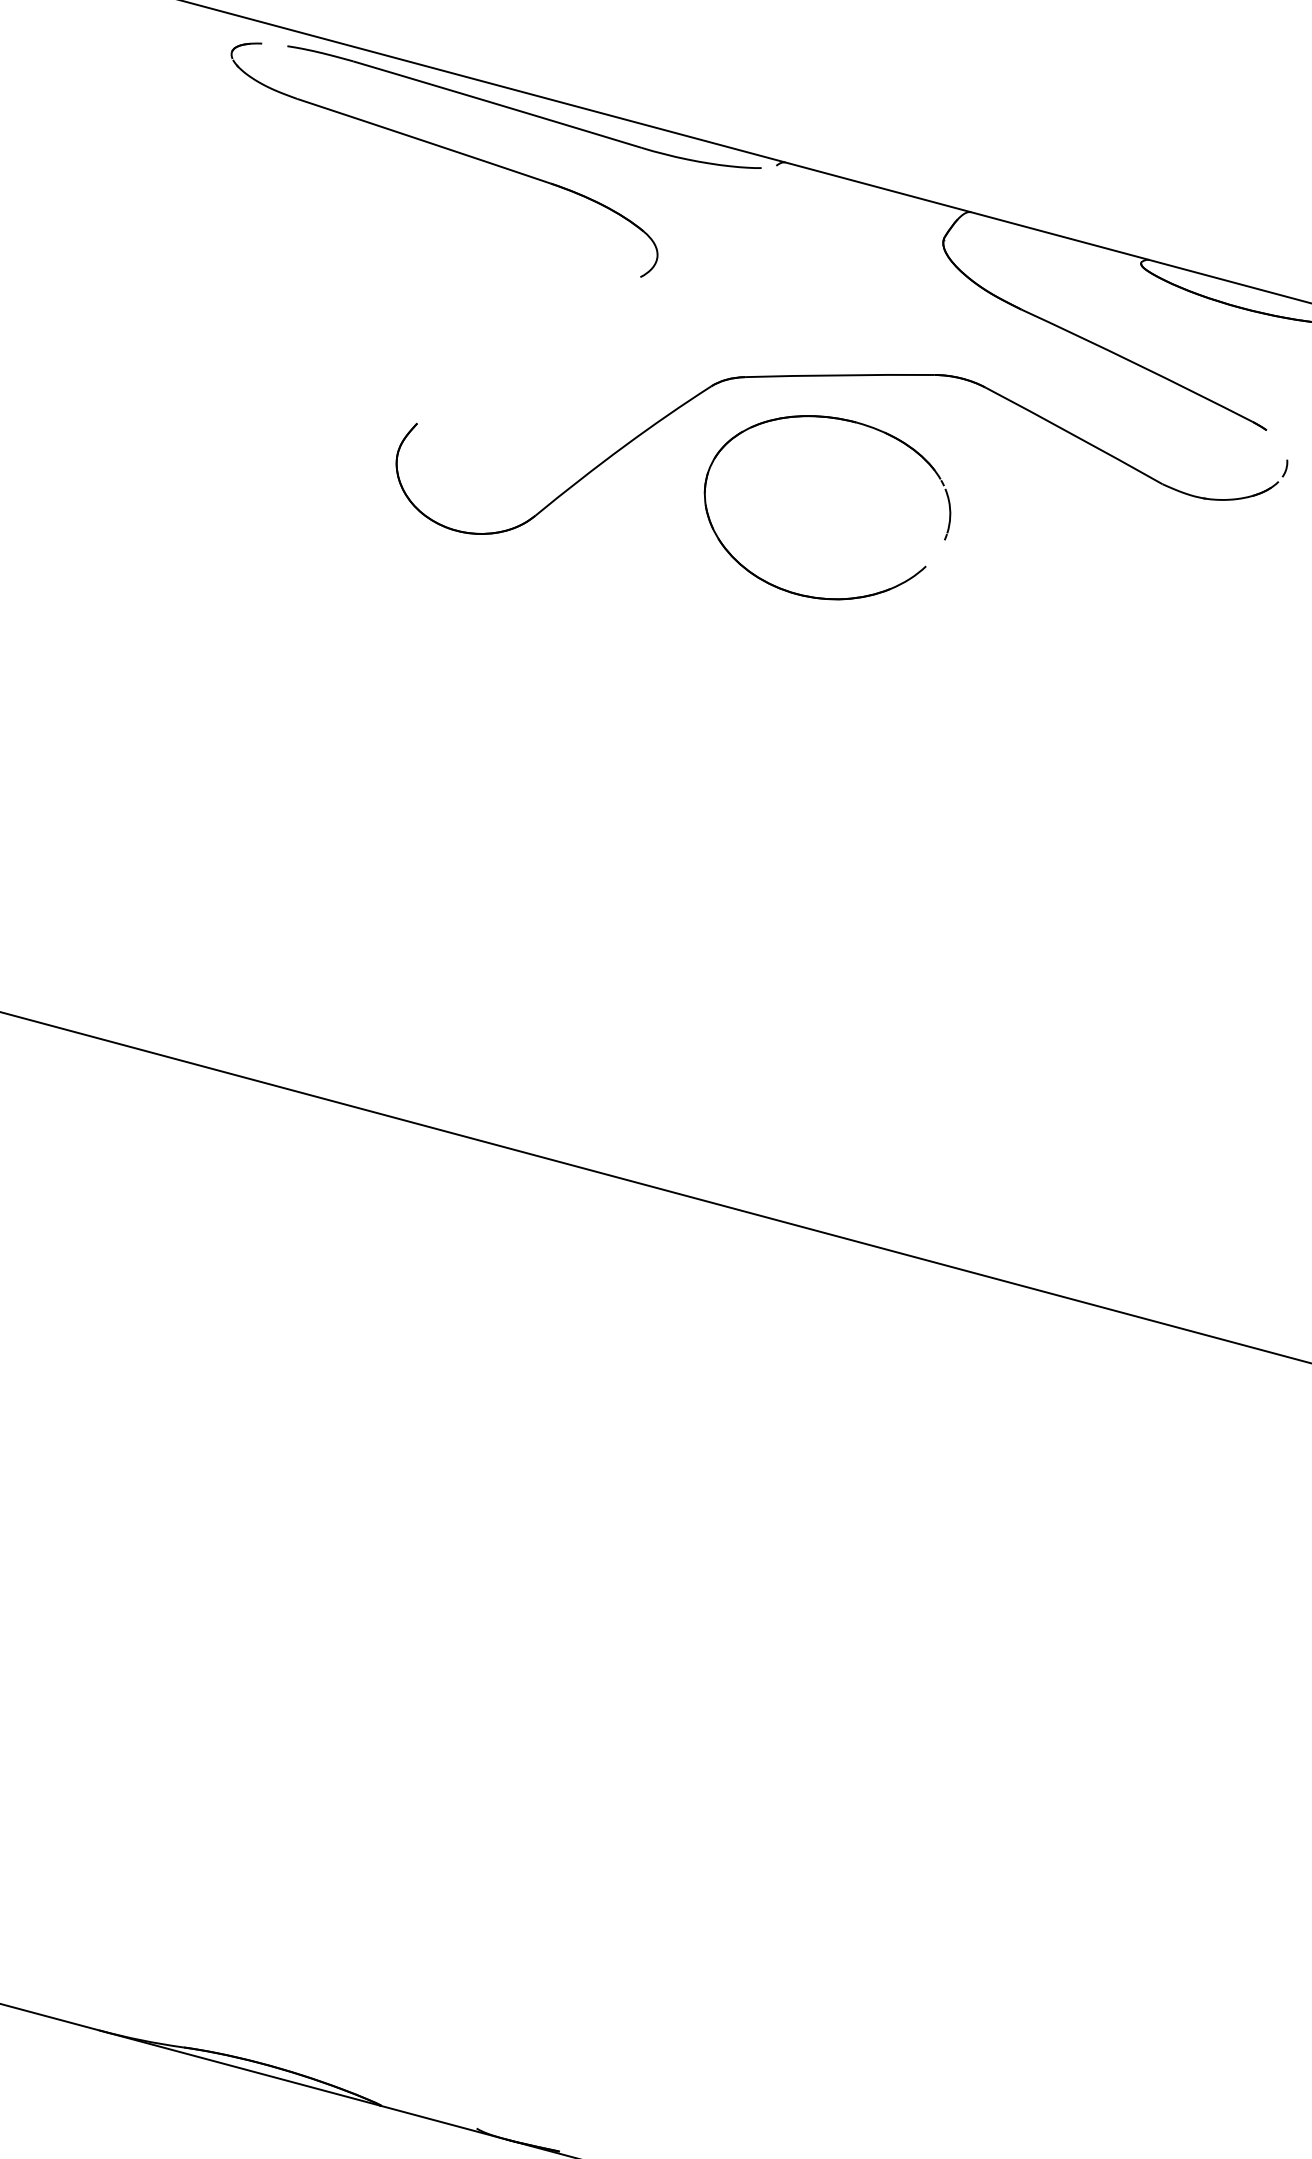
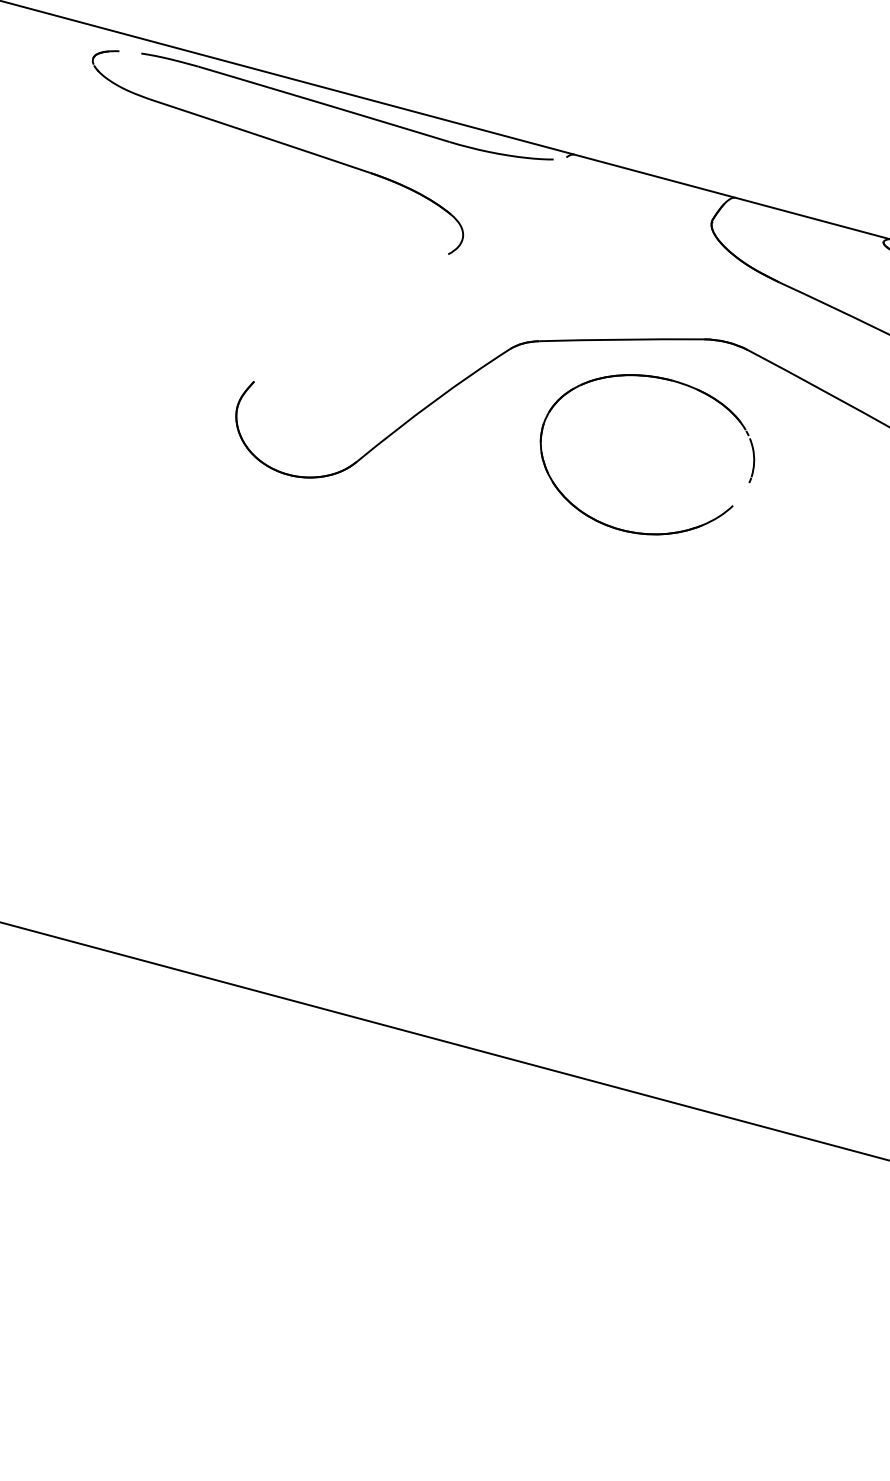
part: (846, 421) -> (663, 379), moved

